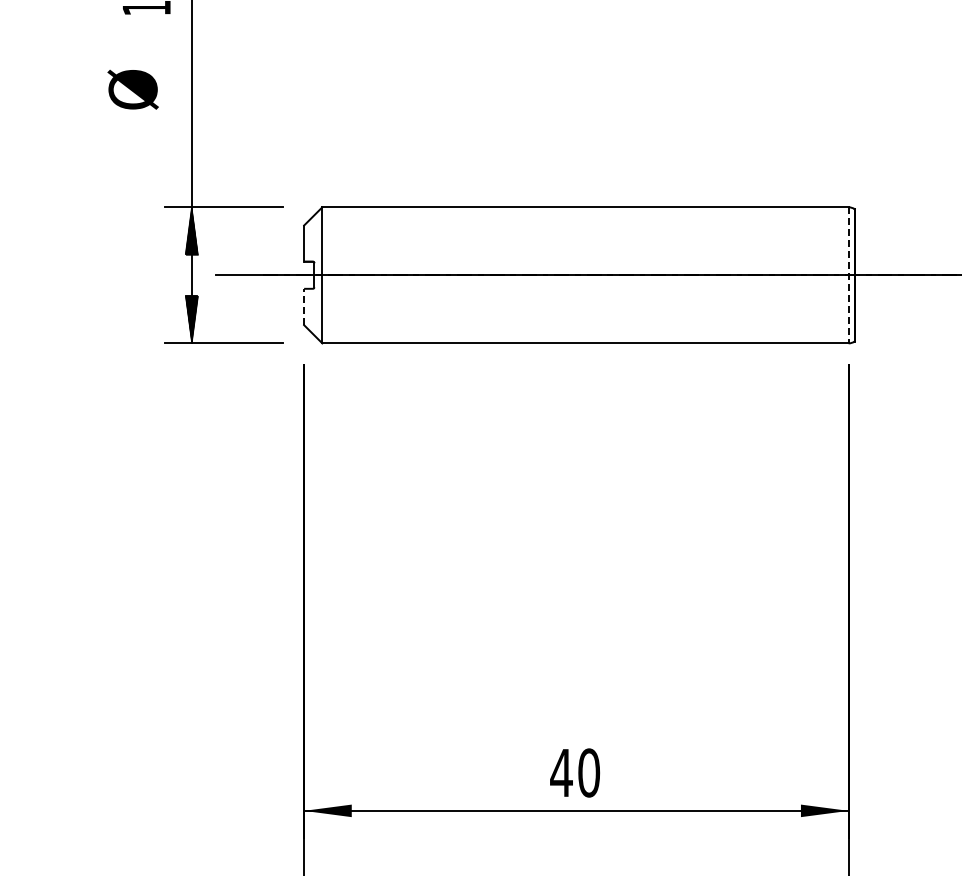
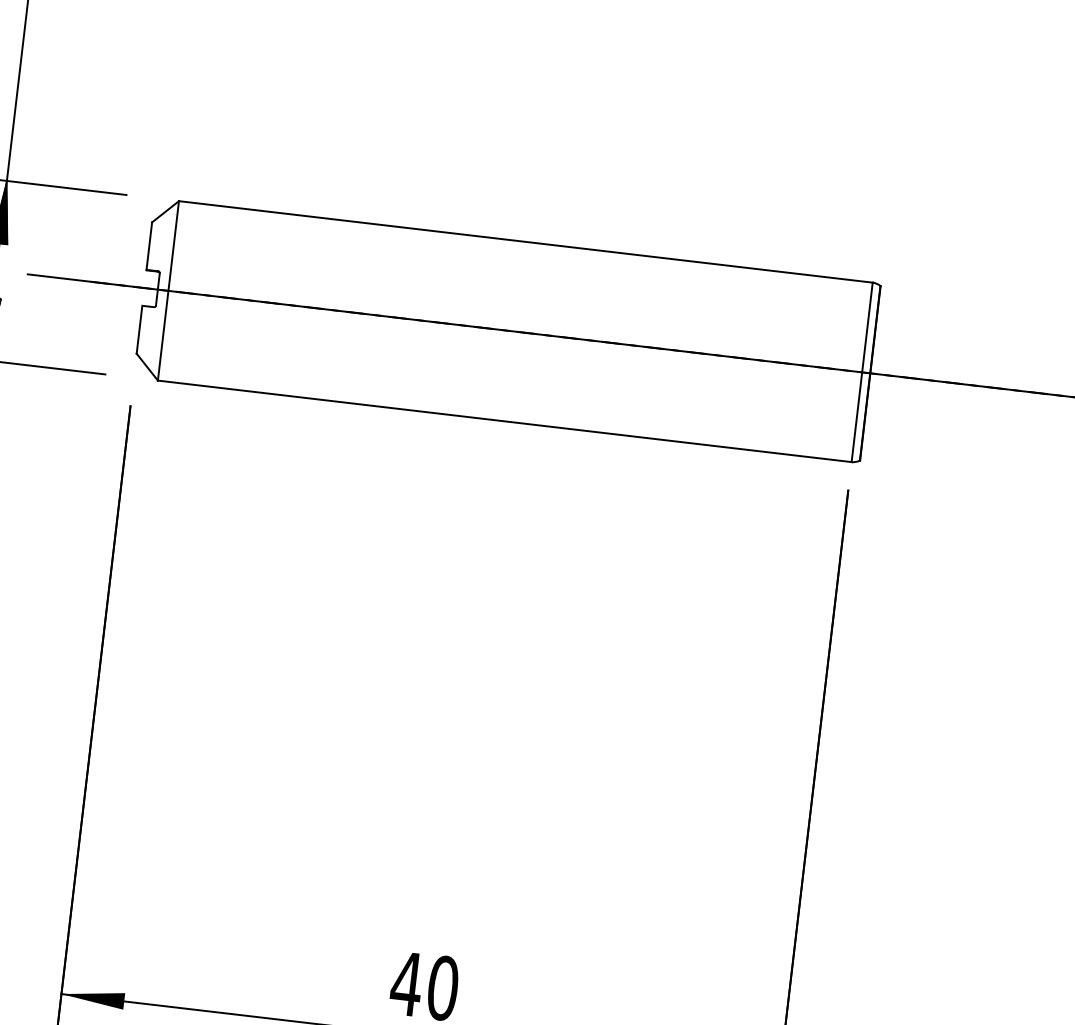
line: (848, 275) -> (862, 372), dashed -> solid
line: (304, 306) -> (140, 329), dashed -> solid

